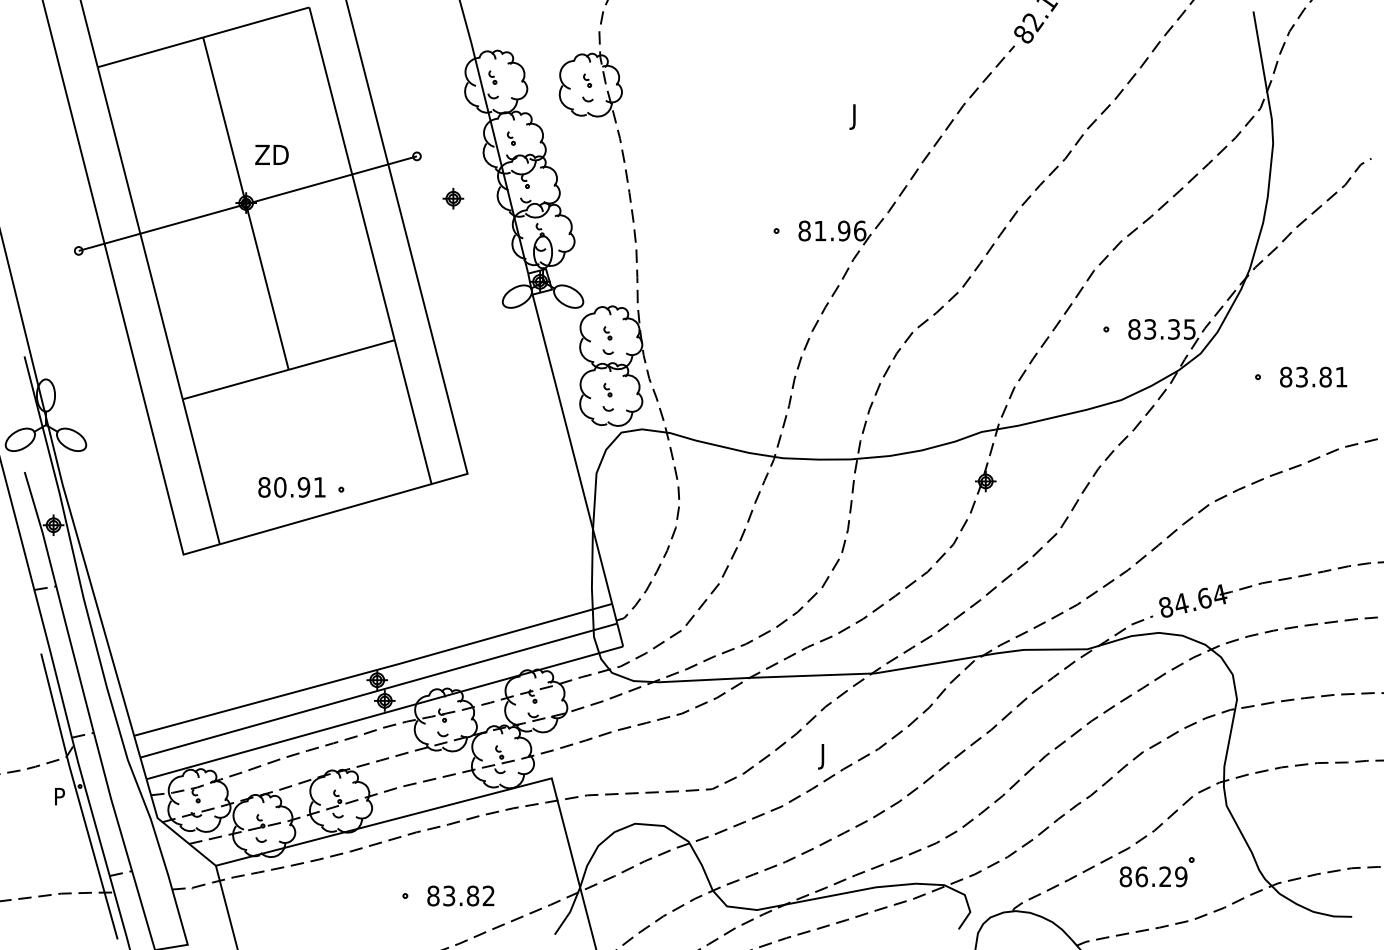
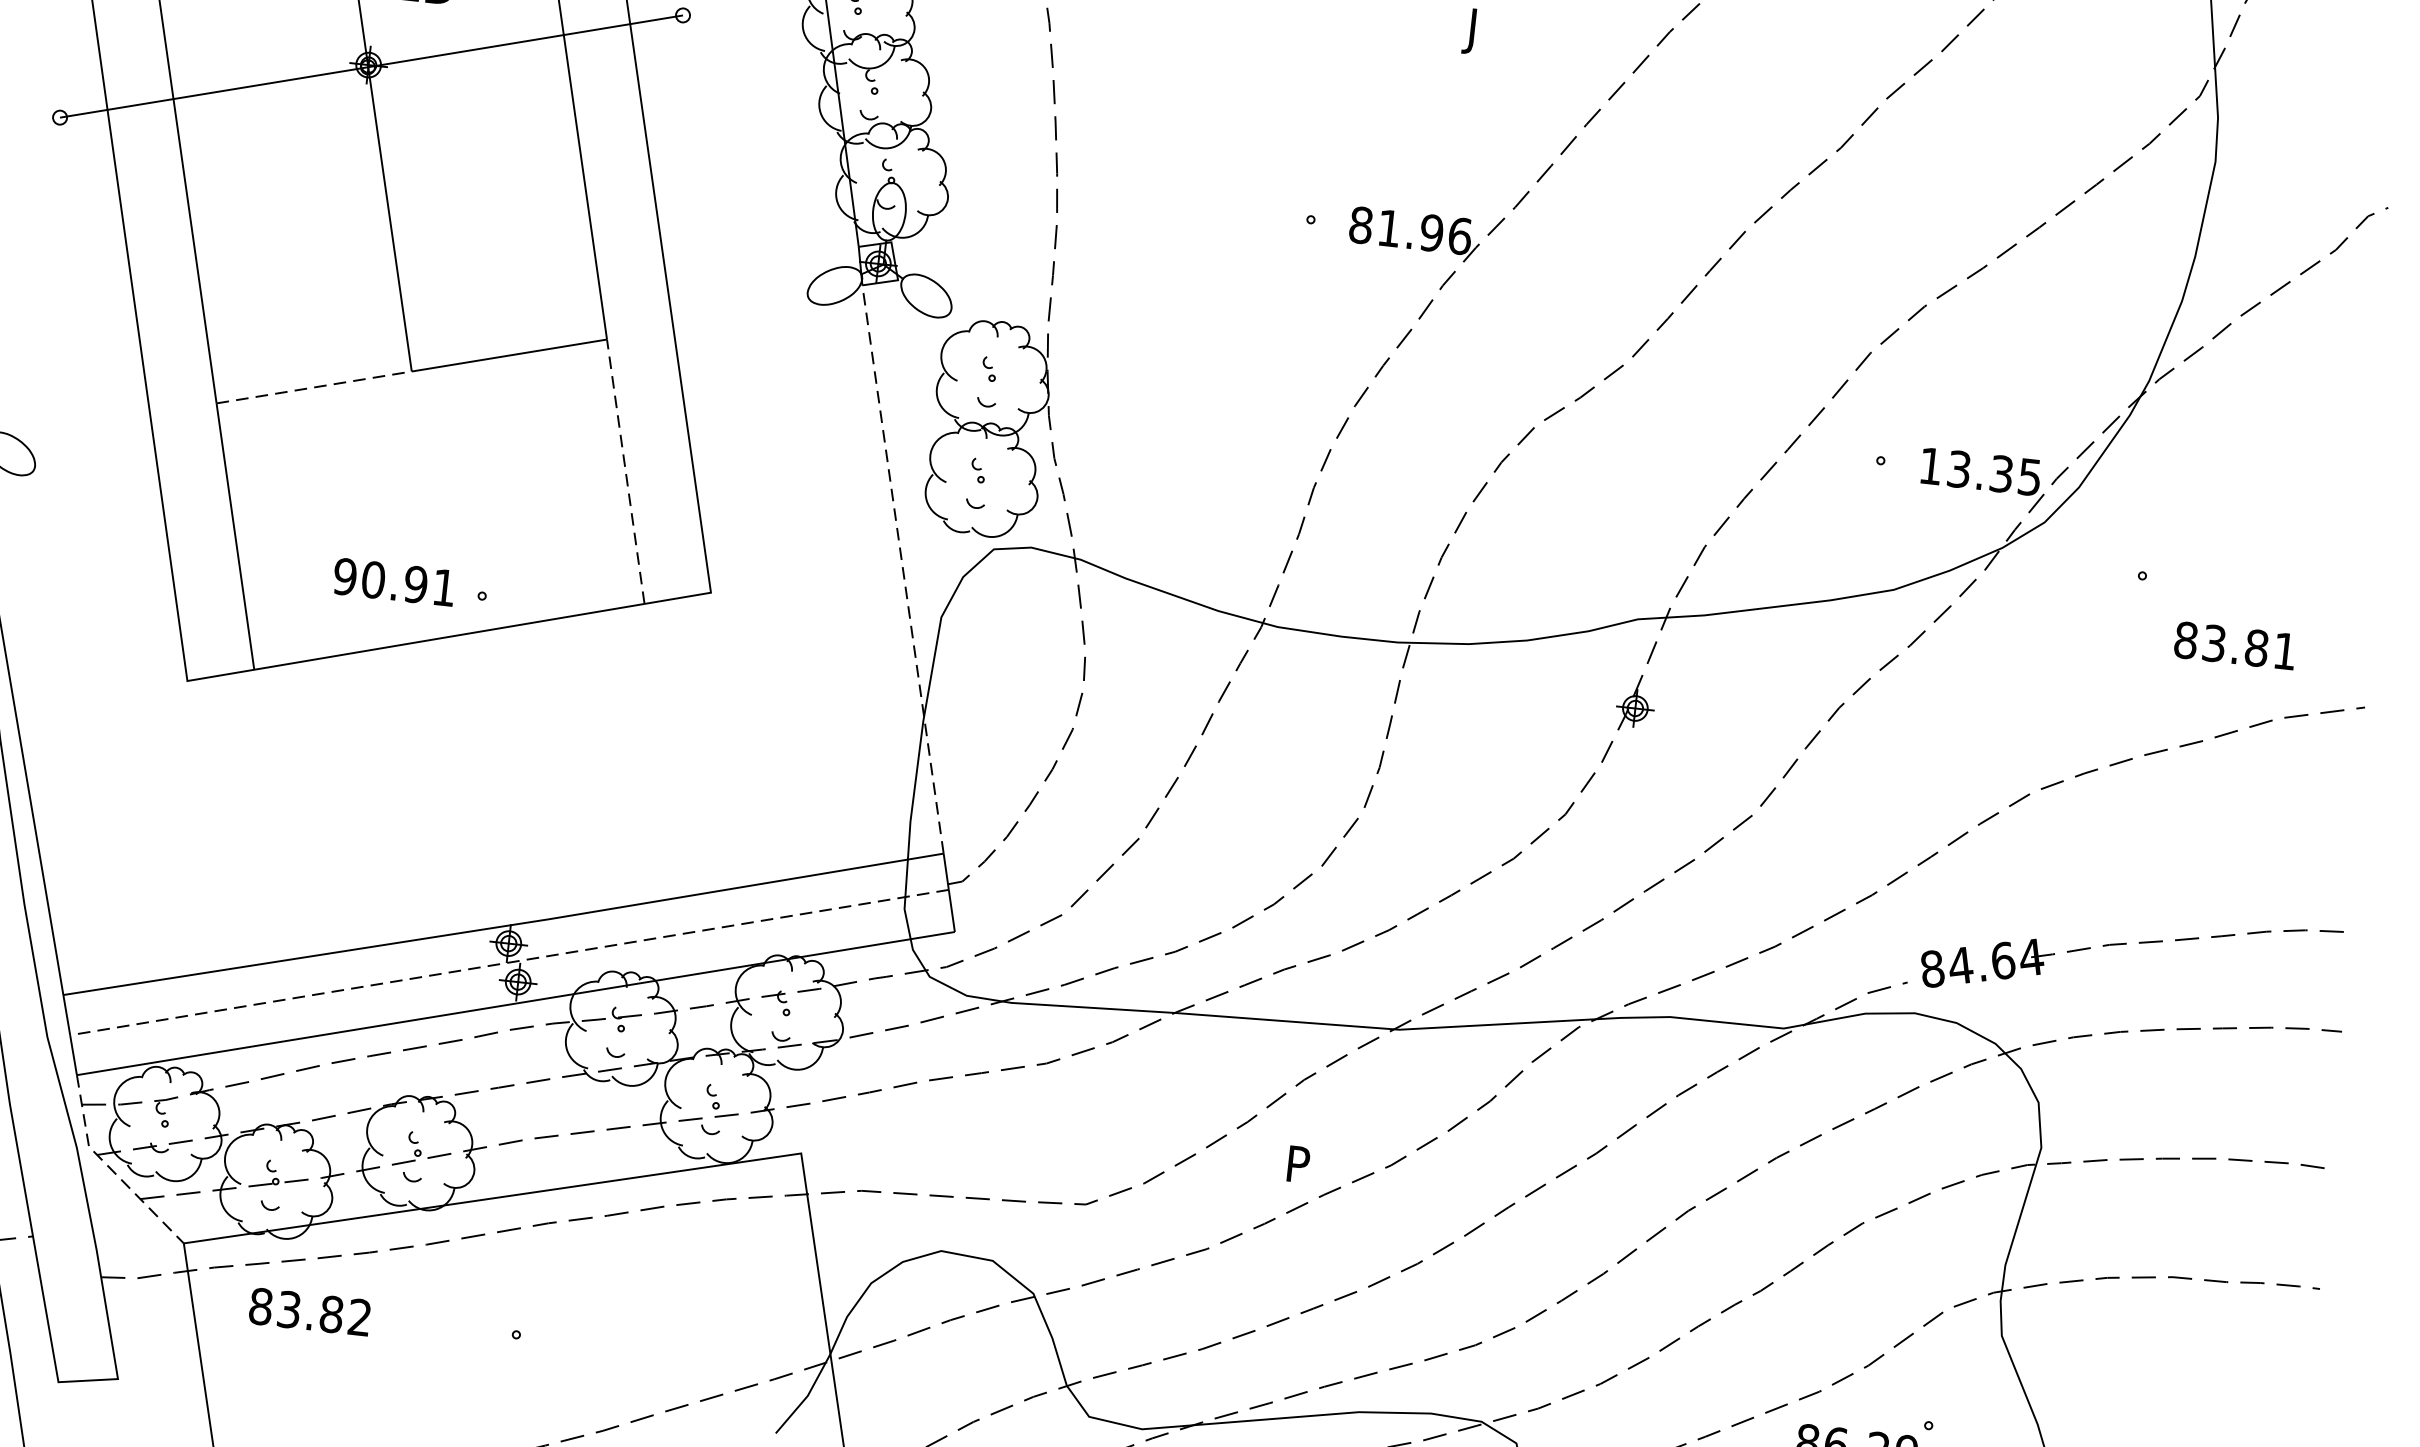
part: (453, 198) -> (740, 97), removed
text: (1134, 329) -> (1931, 466), 83.35 -> 13.35
text: (1313, 376) -> (2235, 644), moved
line: (236, 384) -> (315, 387), solid -> dashed
line: (413, 411) -> (626, 470), solid -> dashed
line: (572, 449) -> (903, 569), solid -> dashed
text: (264, 487) -> (345, 577), 80.91 -> 90.91
line: (378, 690) -> (508, 962), solid -> dashed
text: (825, 756) -> (1294, 1168), J -> P
line: (170, 828) -> (110, 1167), solid -> dashed
text: (460, 895) -> (309, 1311), moved

